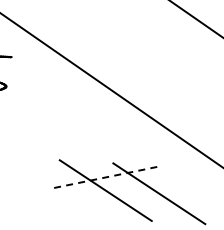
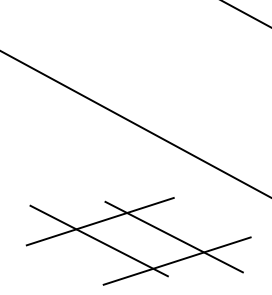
line: (108, 176) -> (100, 220), dashed -> solid
line: (159, 210) -> (177, 260), added

